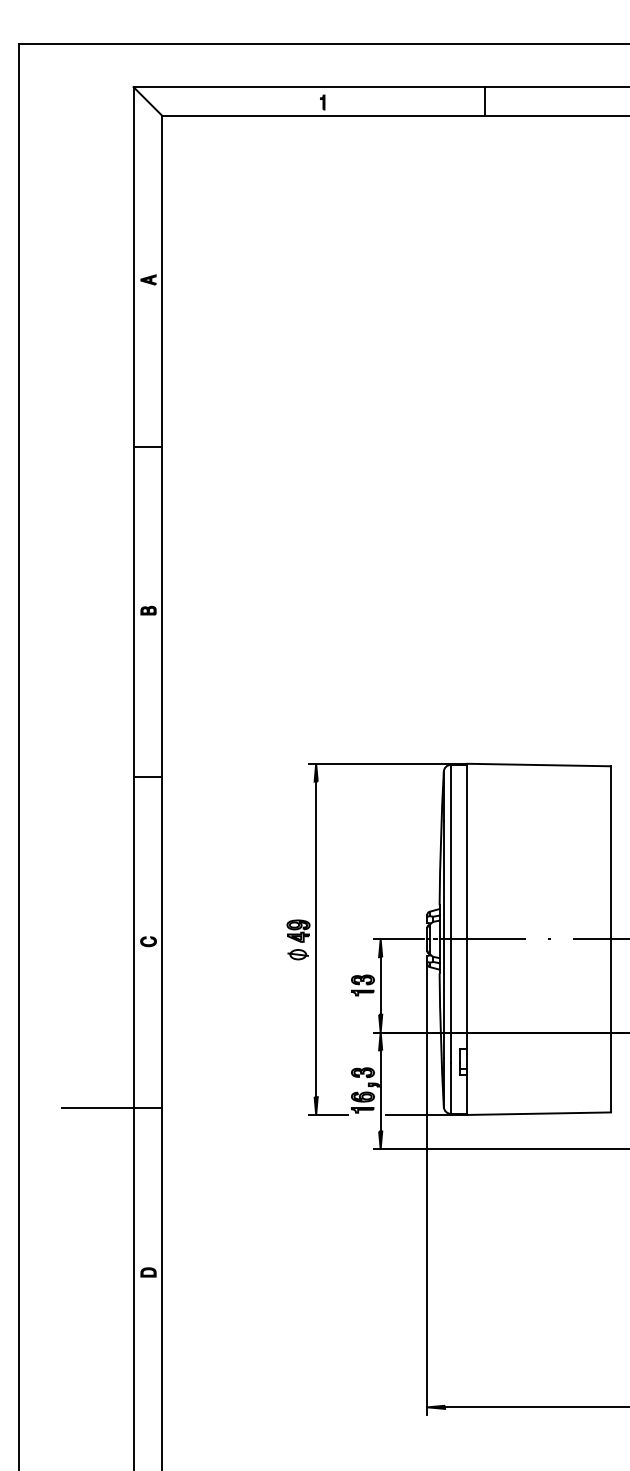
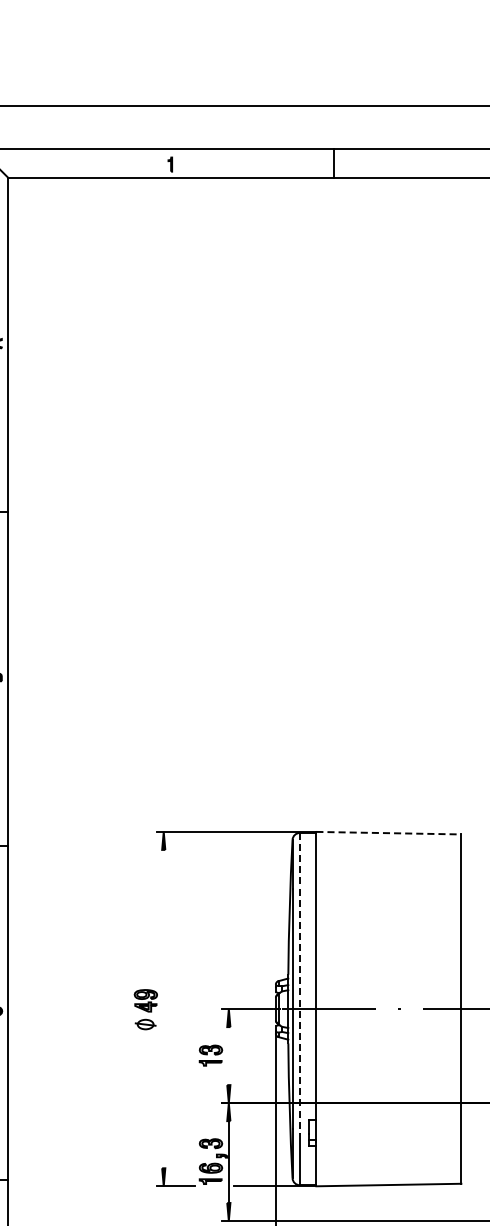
line: (539, 765) -> (389, 833), solid -> dashed
line: (450, 913) -> (299, 983), solid -> dashed
line: (316, 939) -> (164, 1009), removed
line: (380, 985) -> (228, 1055), removed

